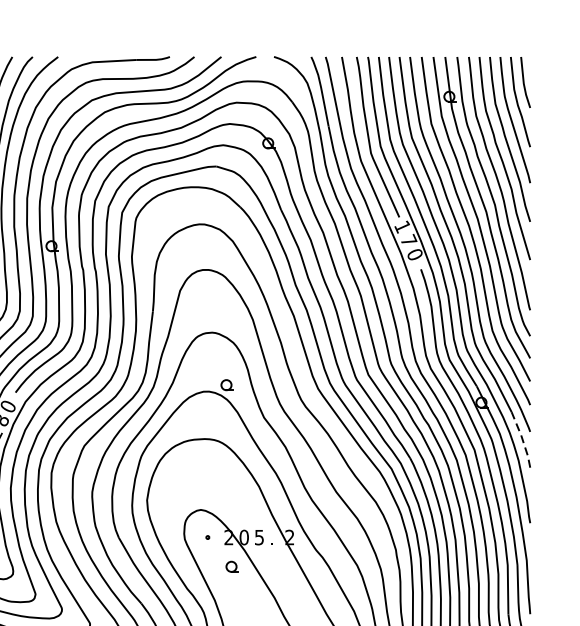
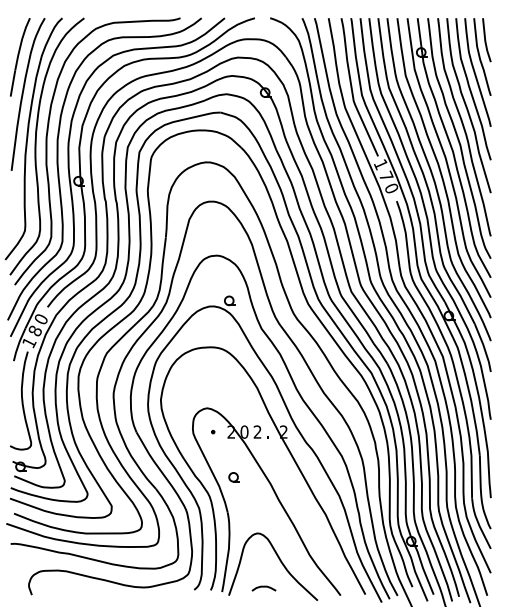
line: (522, 439) -> (484, 347), dashed -> solid
text: (259, 536) -> (257, 431), 5 -> 2
part: (231, 567) -> (233, 477), moved

